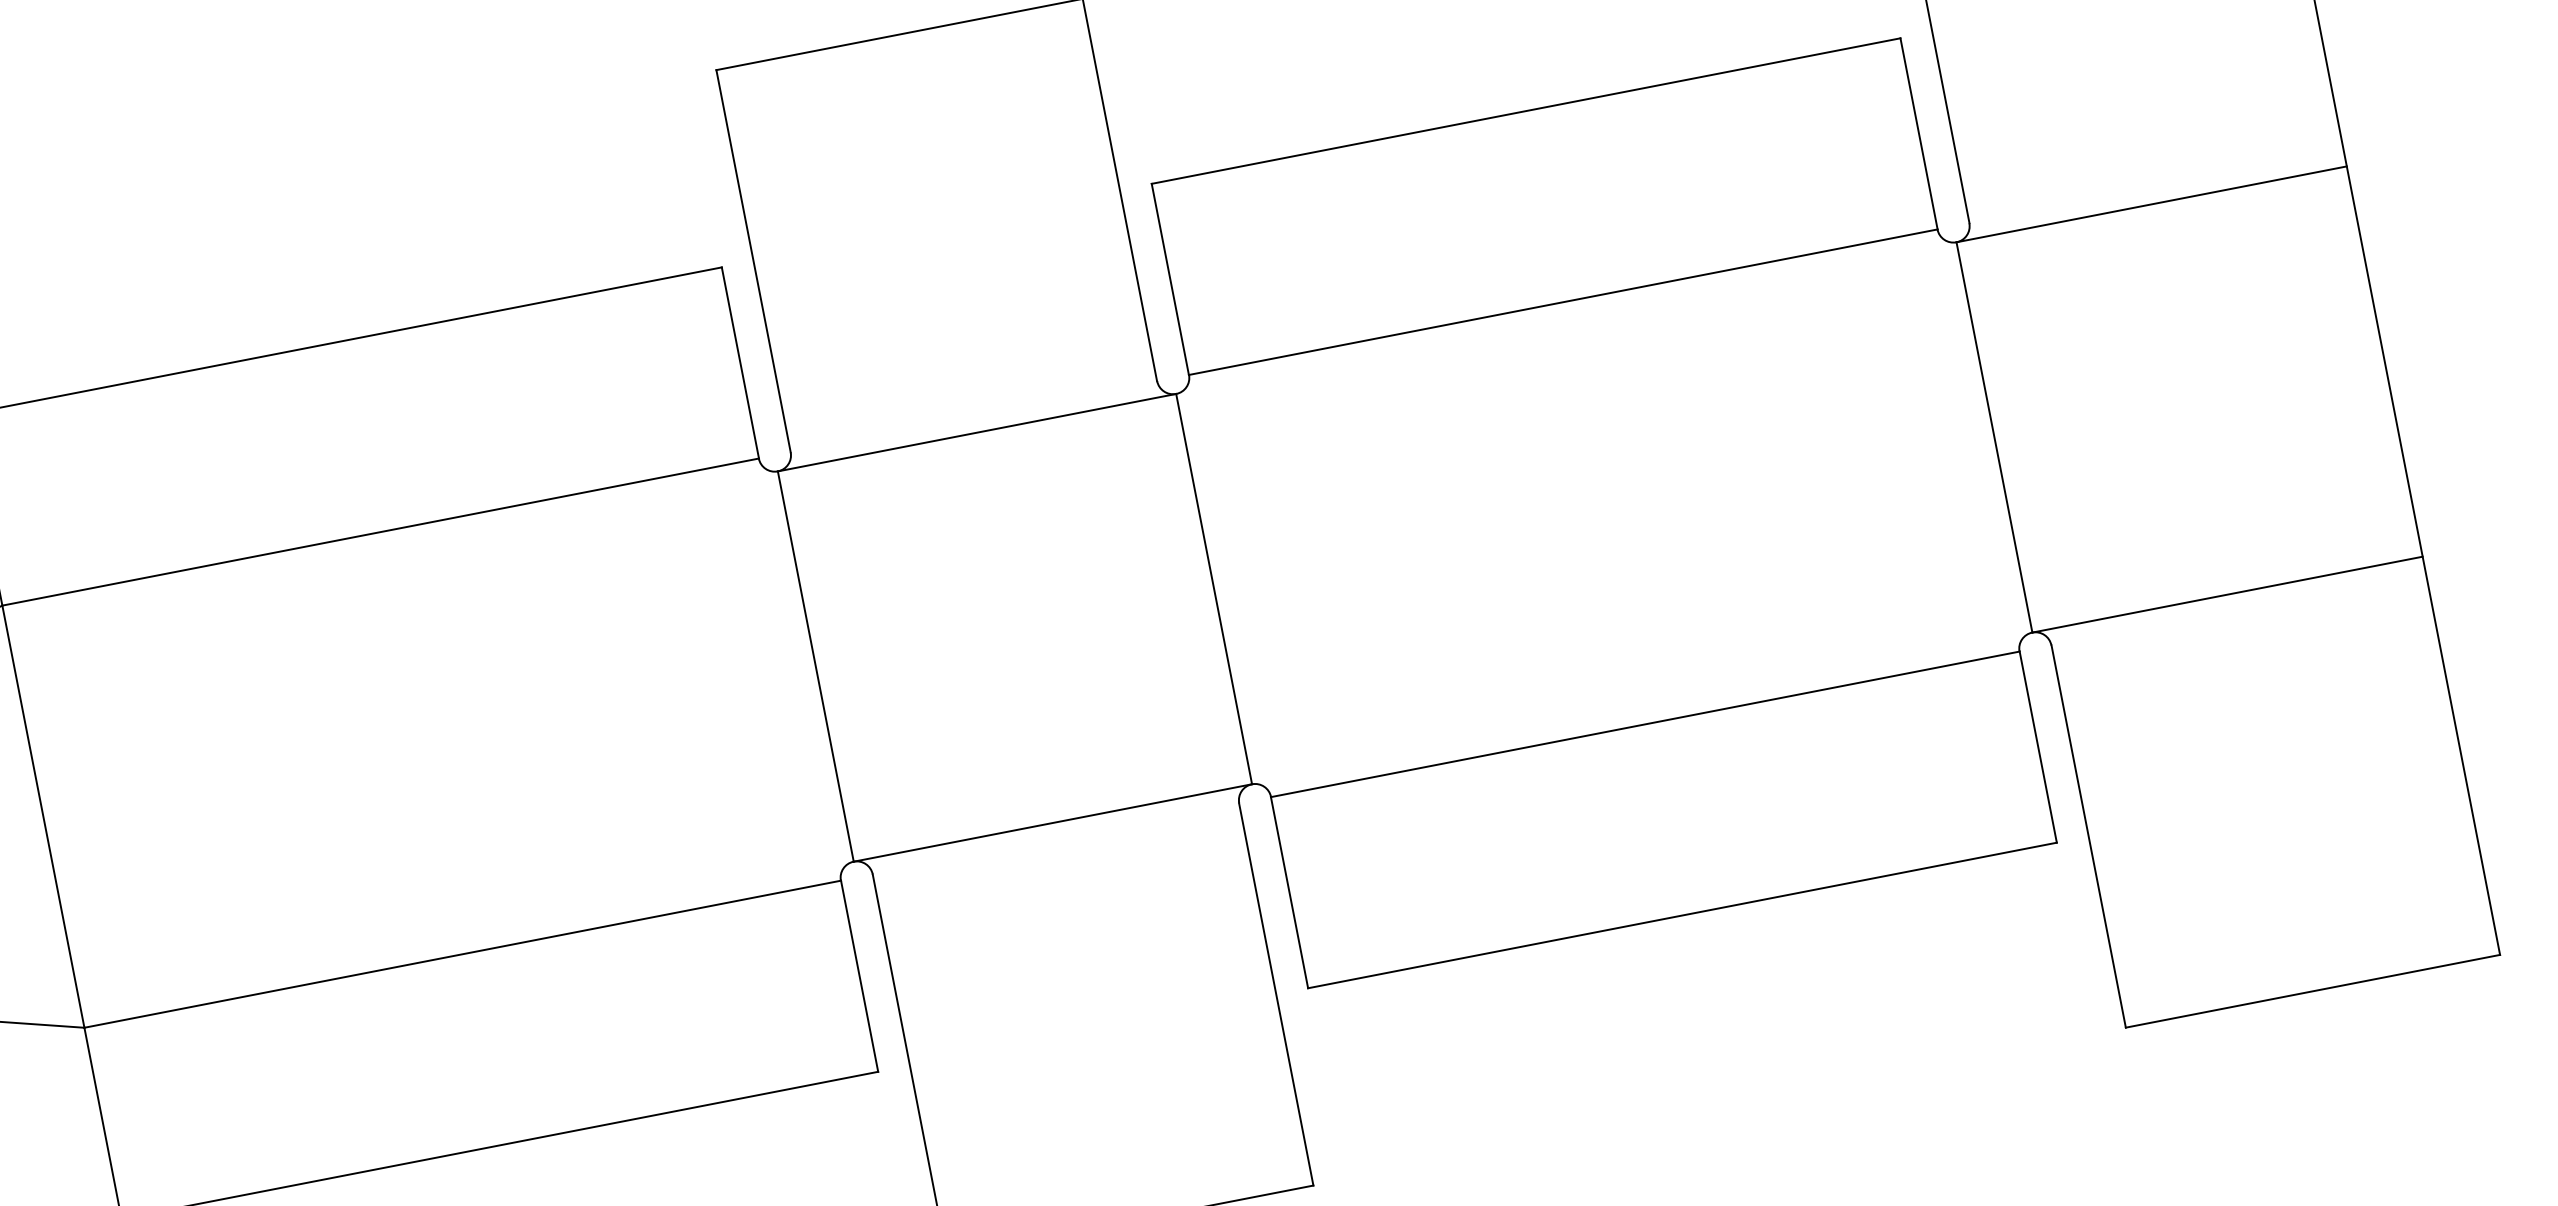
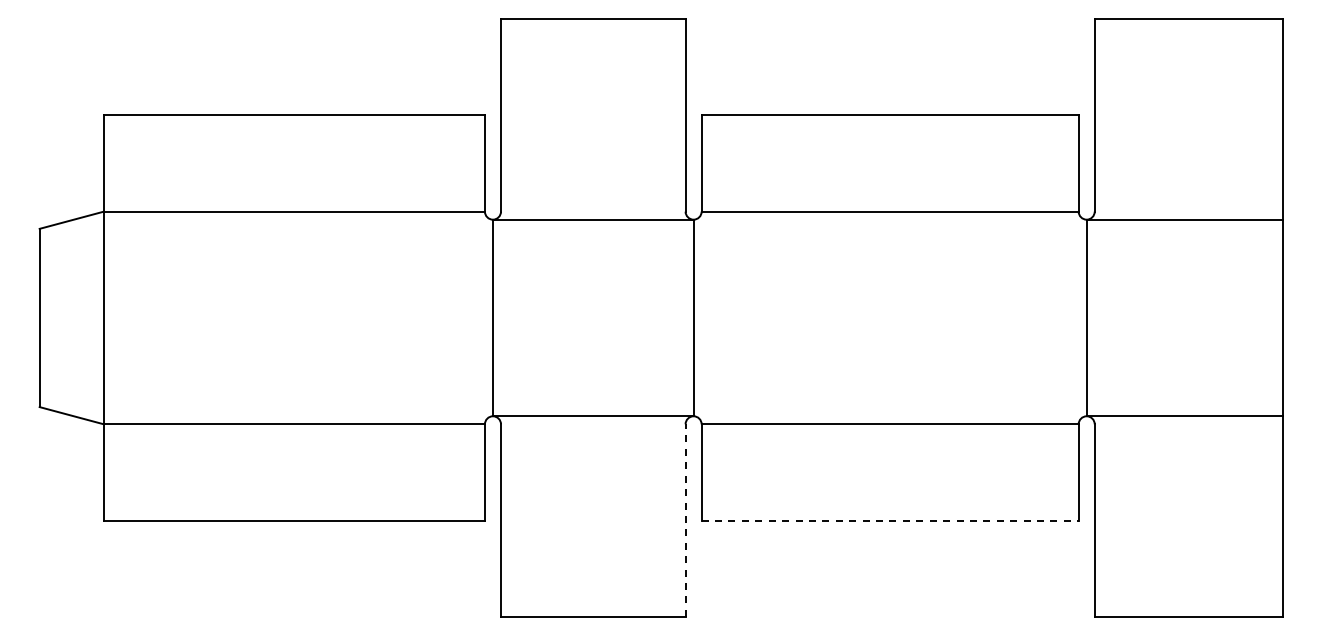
line: (1683, 915) -> (890, 520), solid -> dashed
line: (1276, 994) -> (685, 520), solid -> dashed

